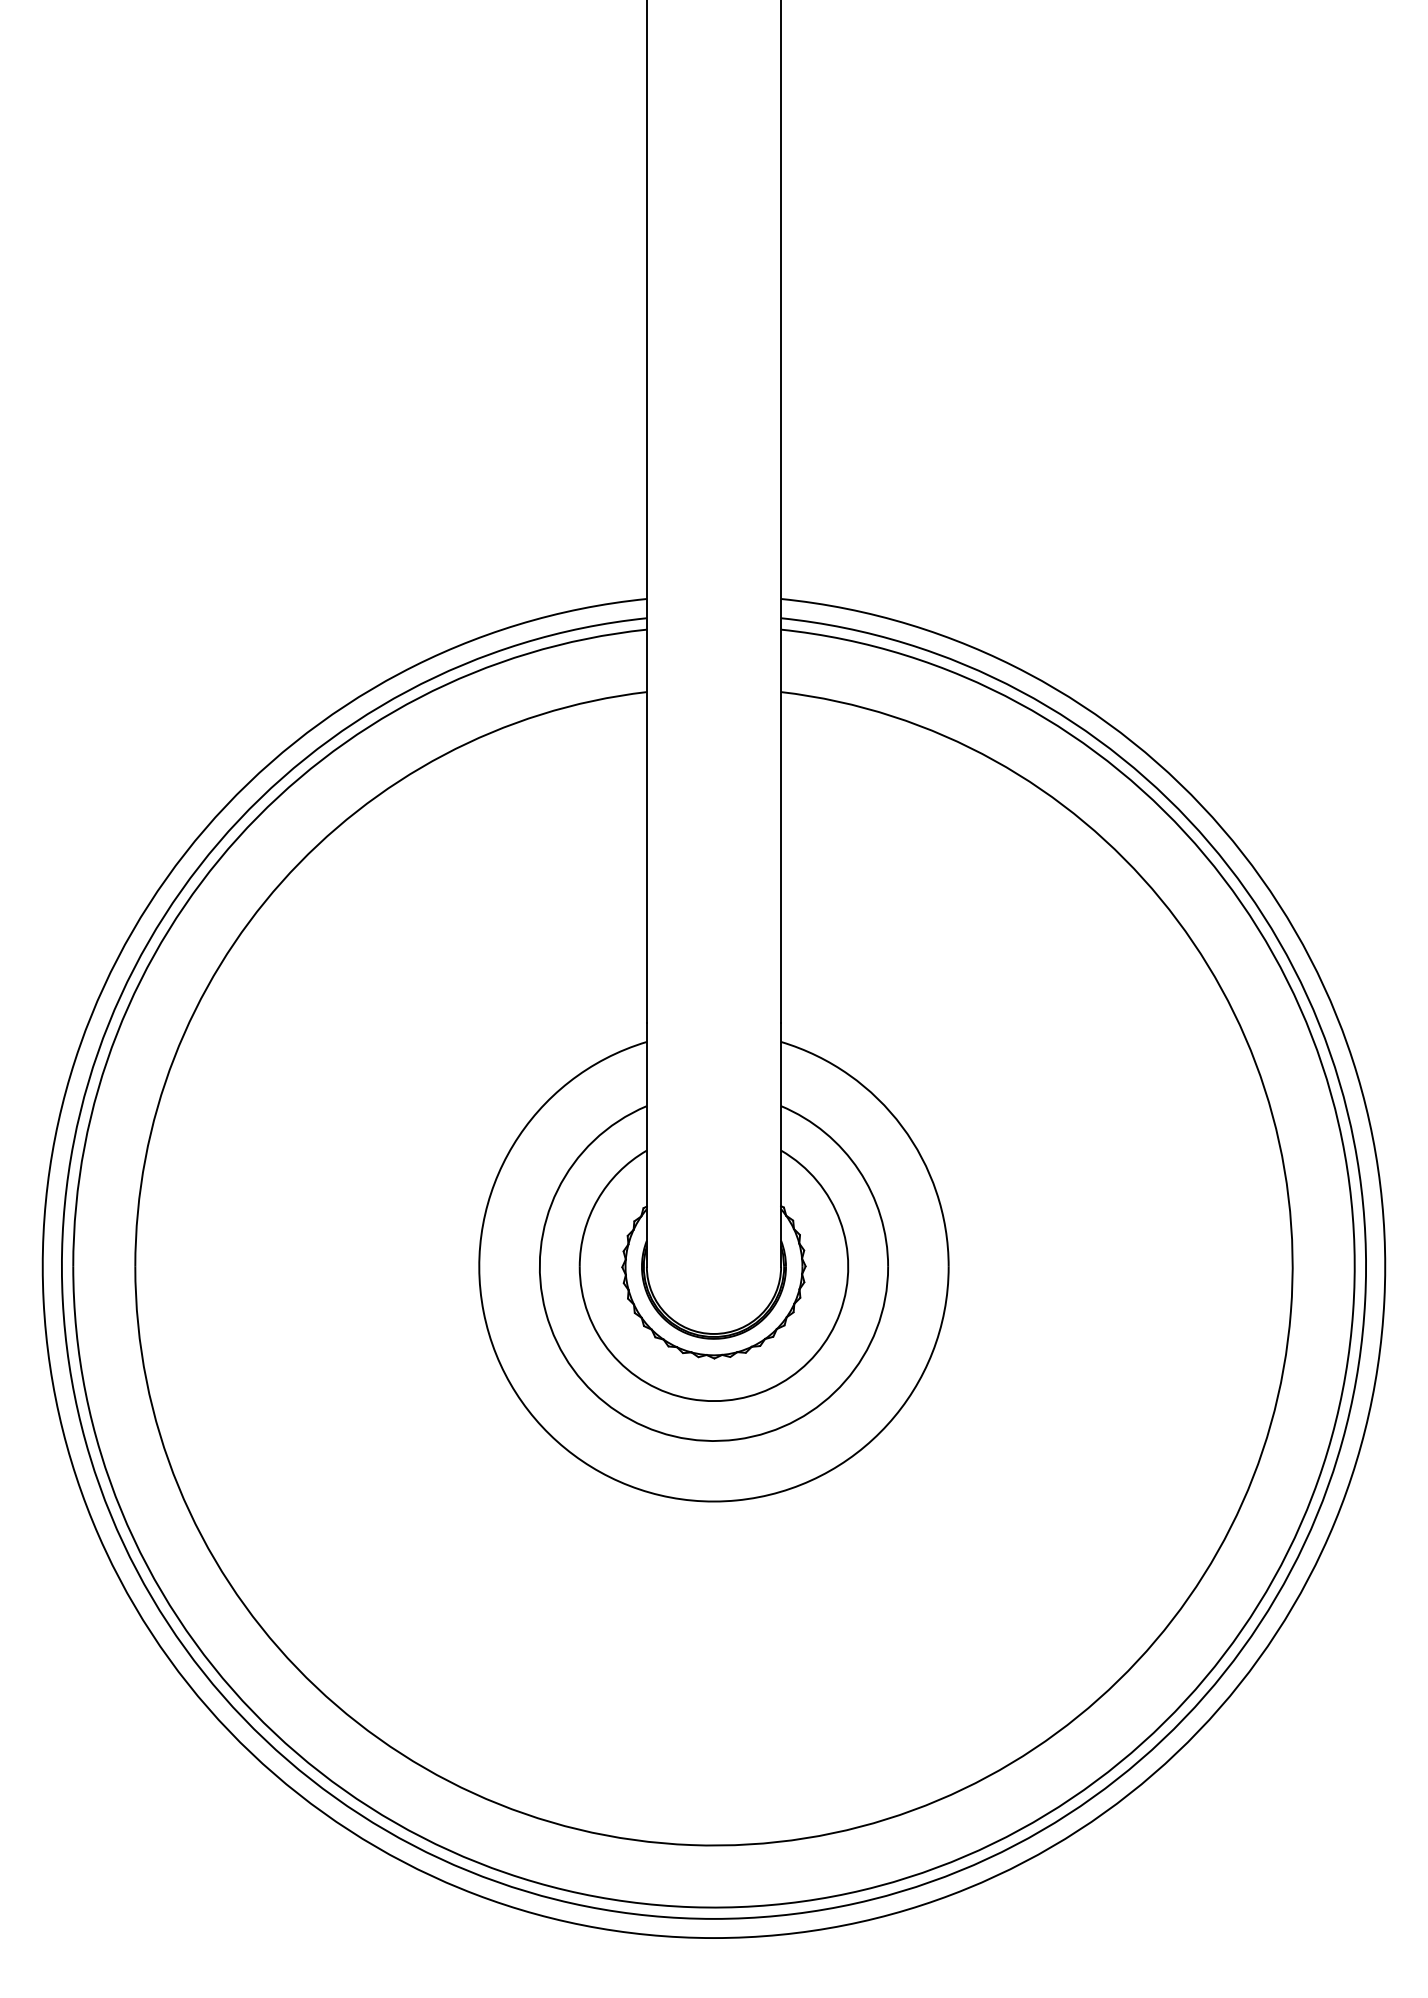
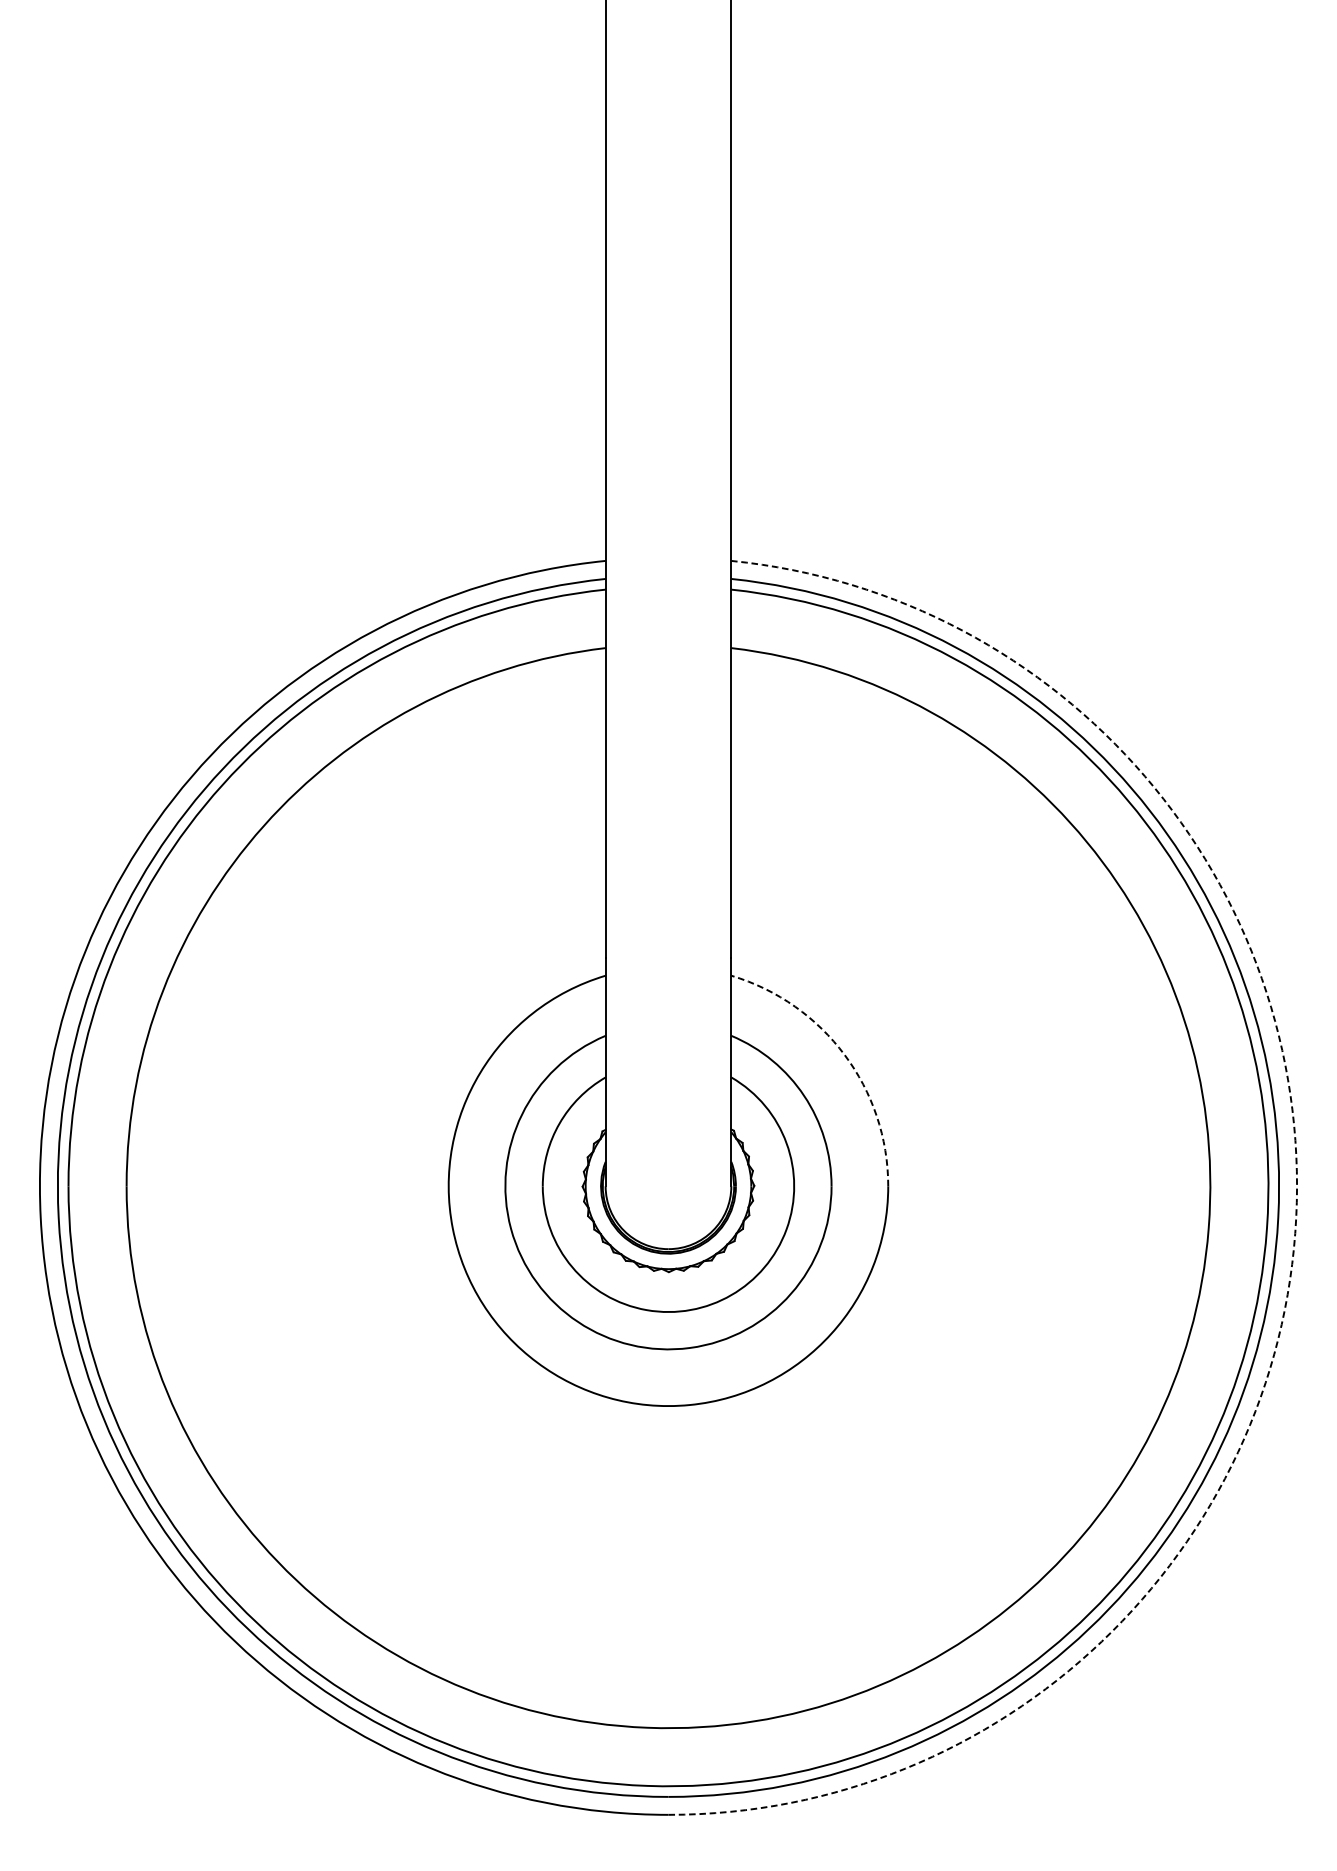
arc: (902, 1126) -> (845, 1054), solid -> dashed
arc: (1384, 1300) -> (1296, 1217), solid -> dashed

